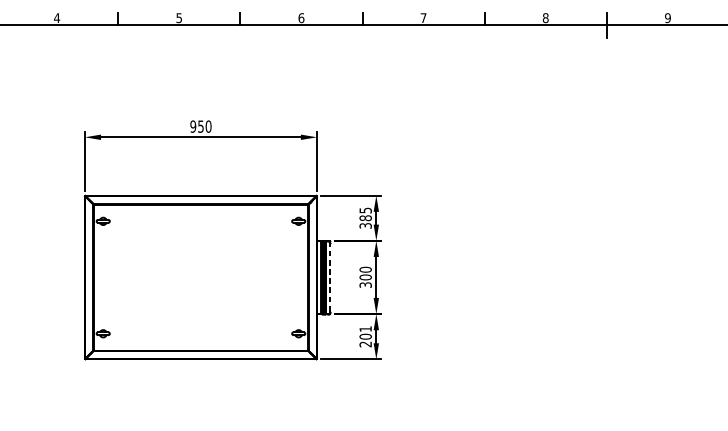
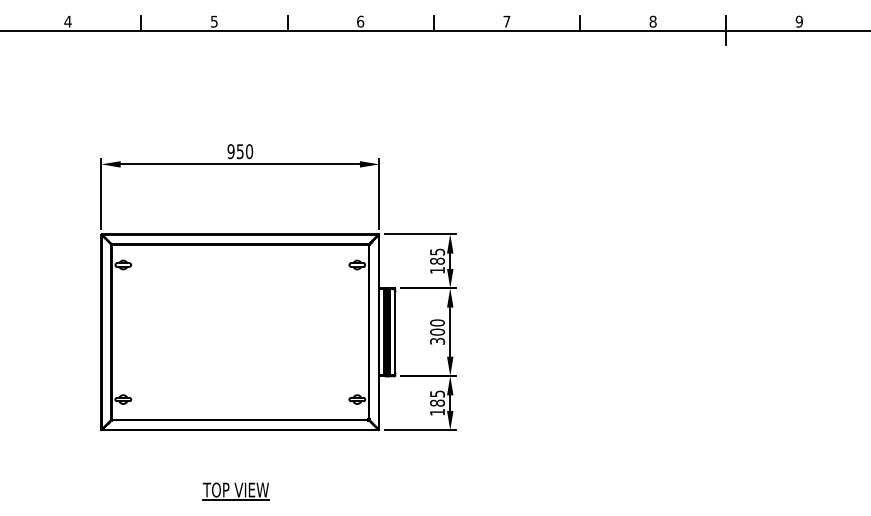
text: (365, 225) -> (437, 270), 385 -> 185
line: (329, 277) -> (394, 332), dashed -> solid
text: (365, 336) -> (437, 402), 201 -> 185
part: (196, 410) -> (235, 491), added

